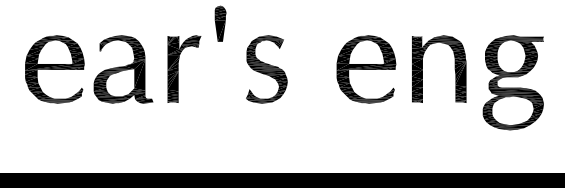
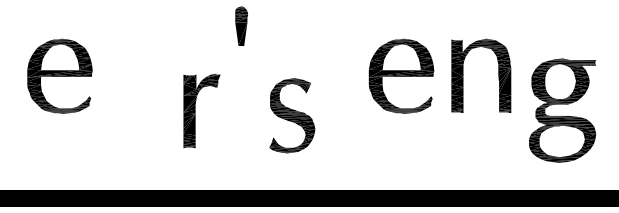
part: (184, 68) -> (202, 110), moved
part: (123, 69) -> (135, 76), removed
part: (266, 69) -> (291, 115), moved
part: (512, 82) -> (561, 110), moved

